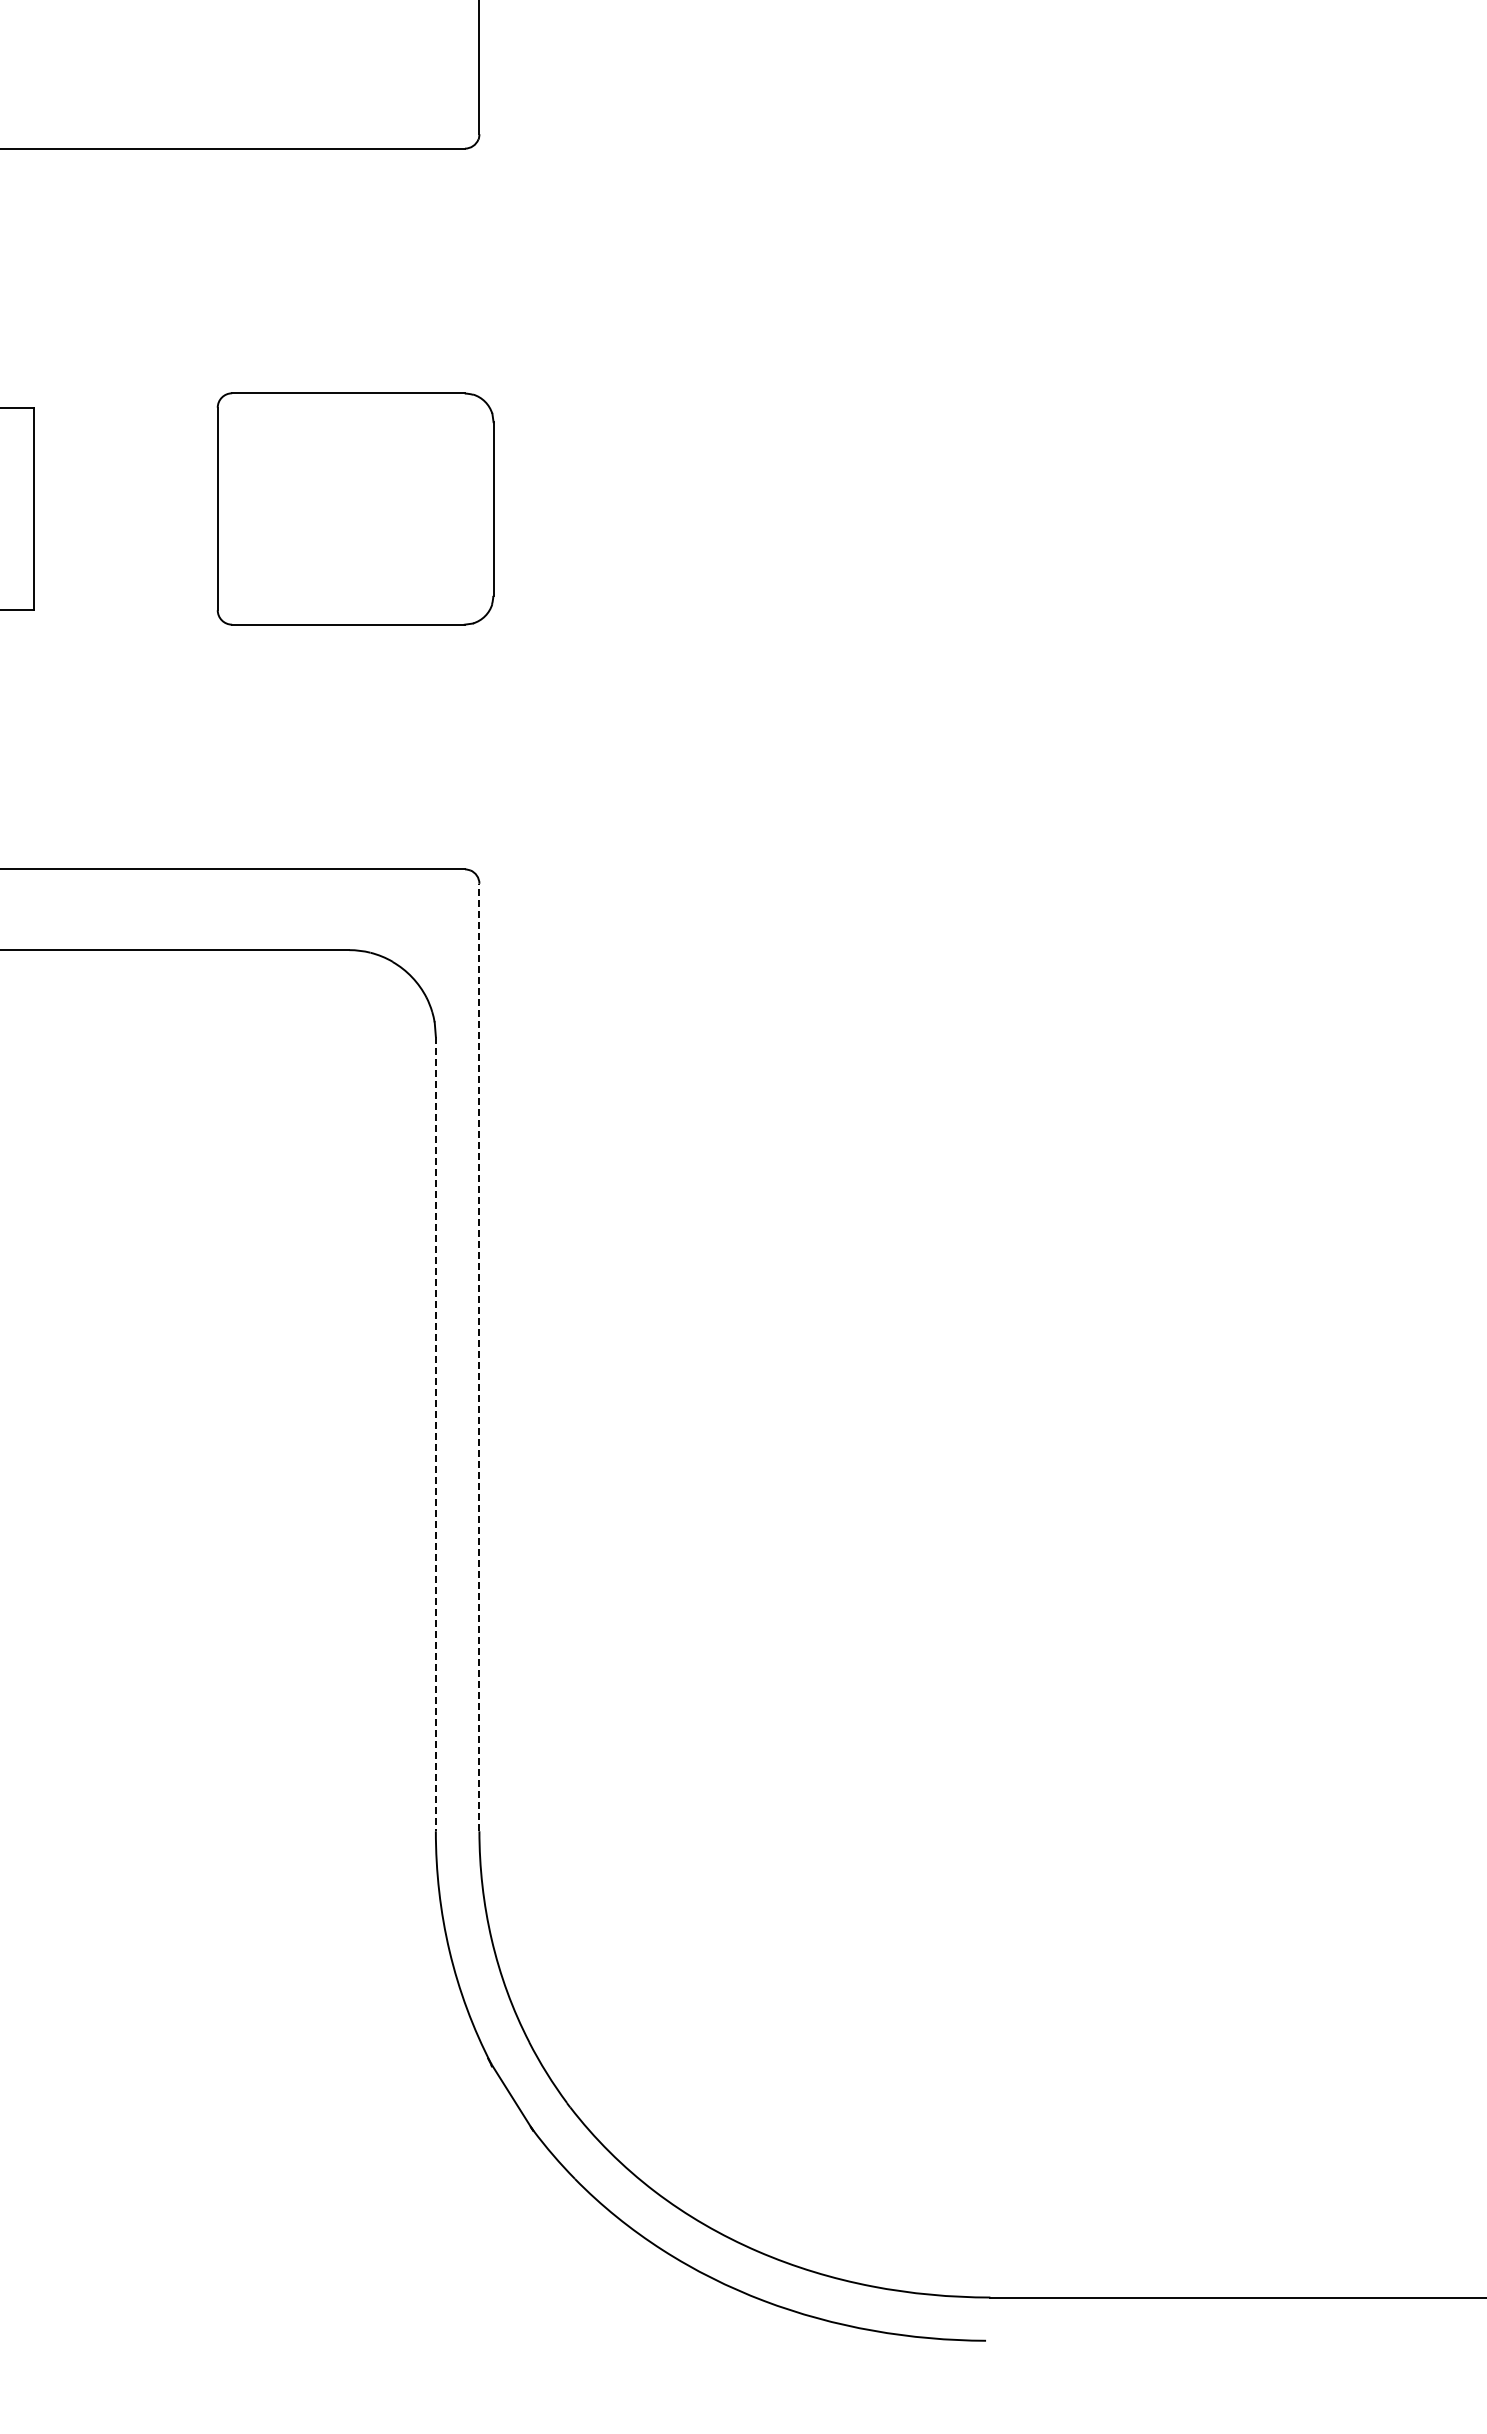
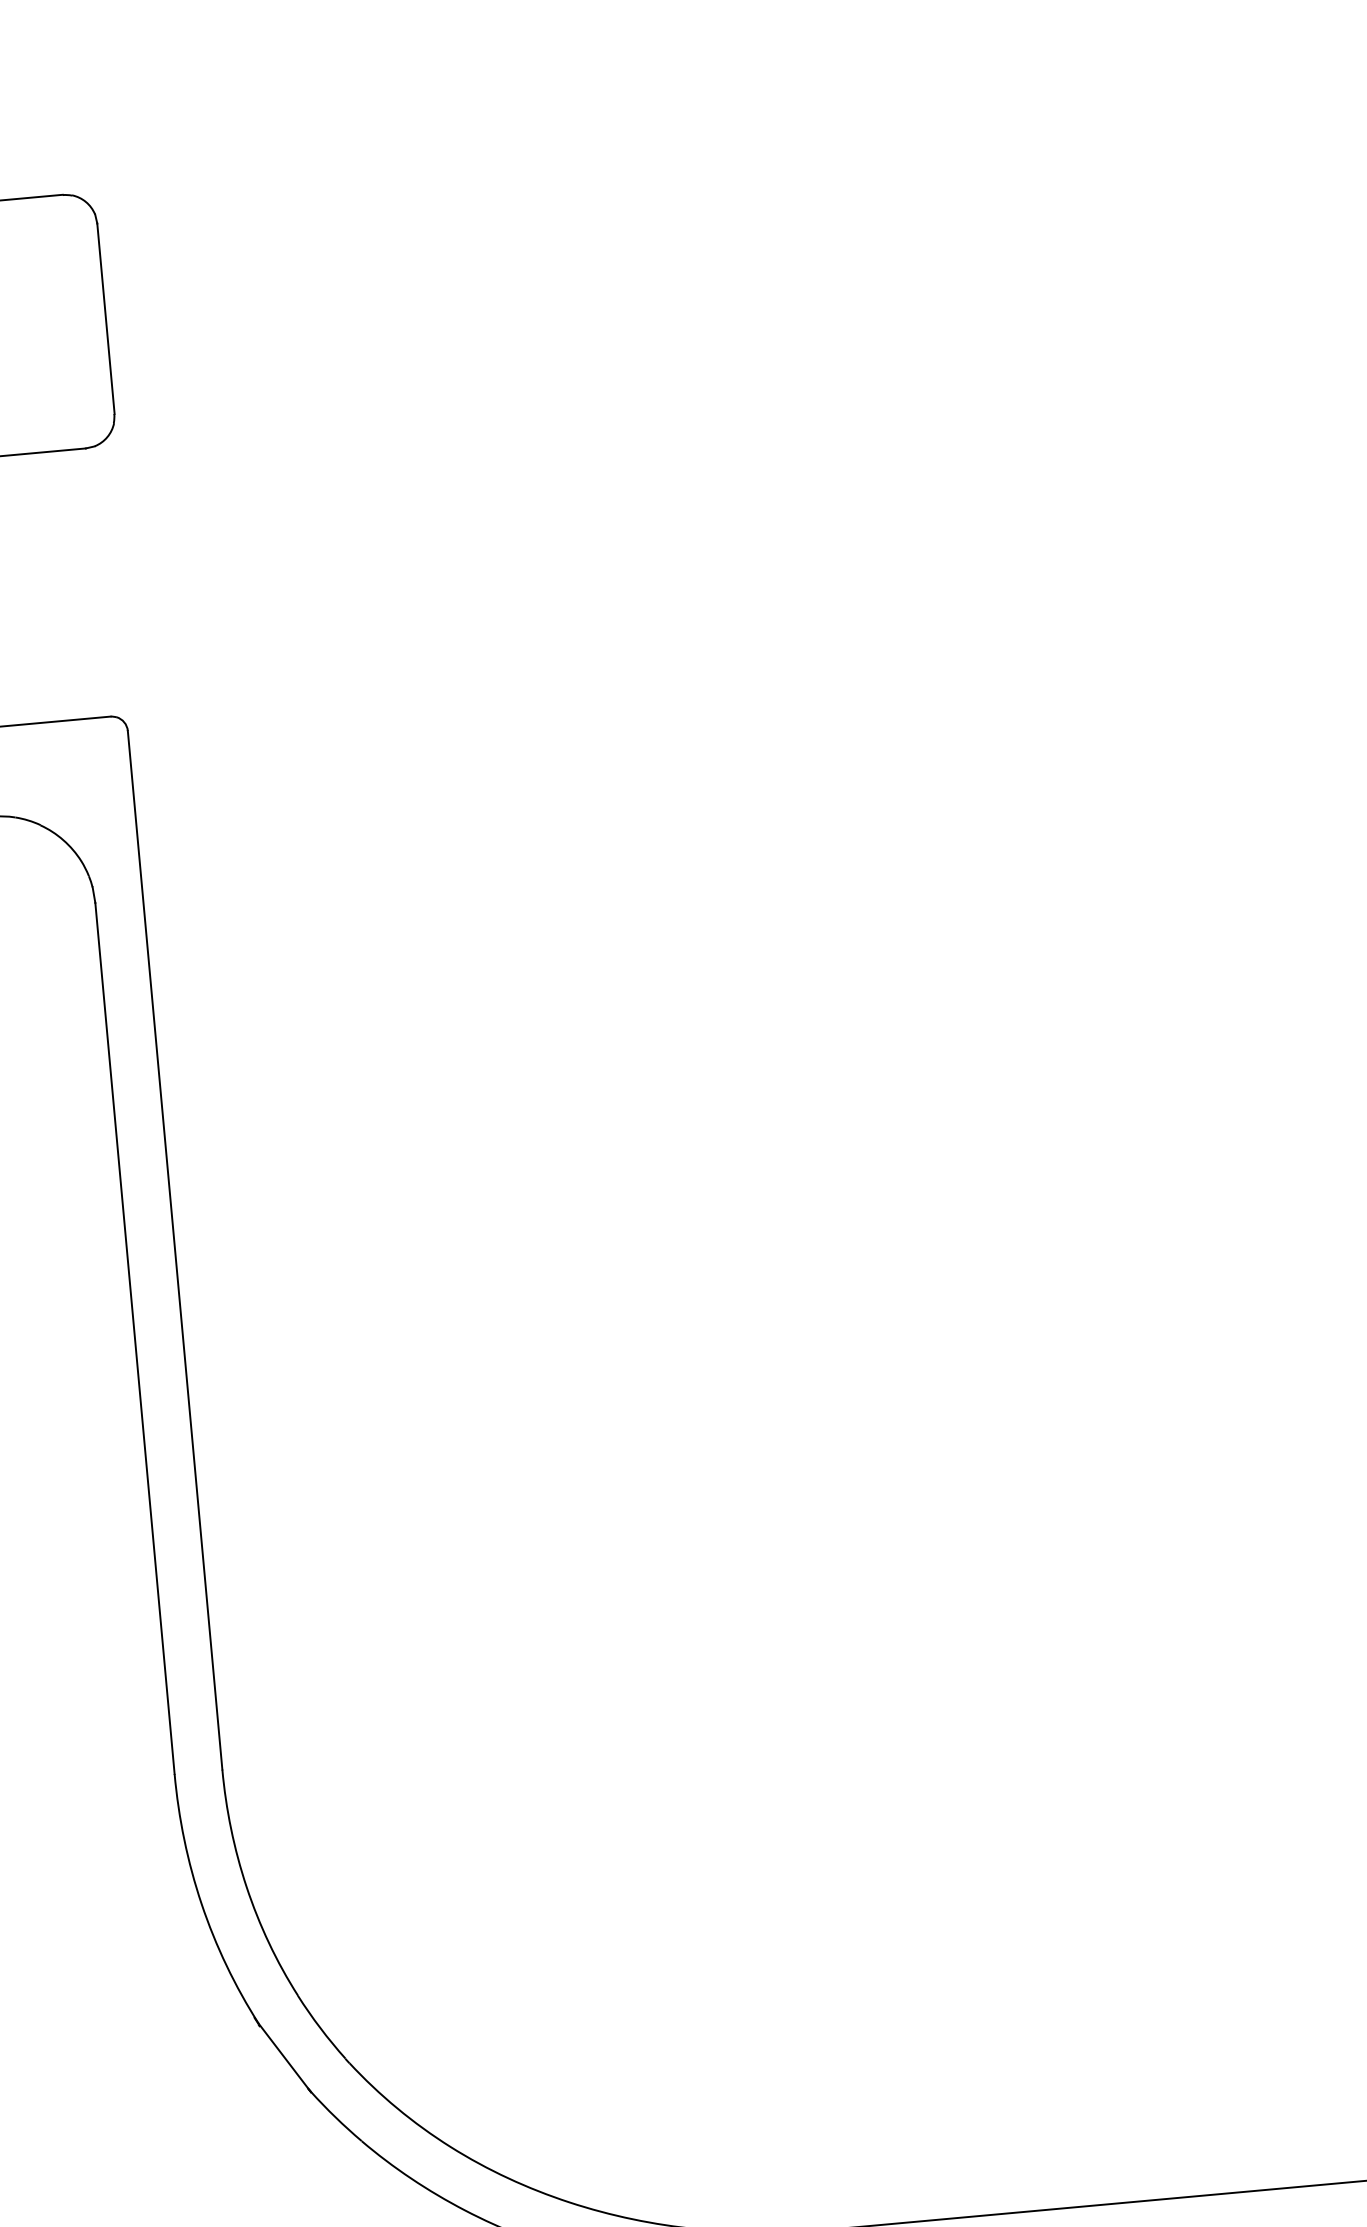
line: (479, 1357) -> (175, 1250), dashed -> solid
line: (435, 1434) -> (134, 1339), dashed -> solid

